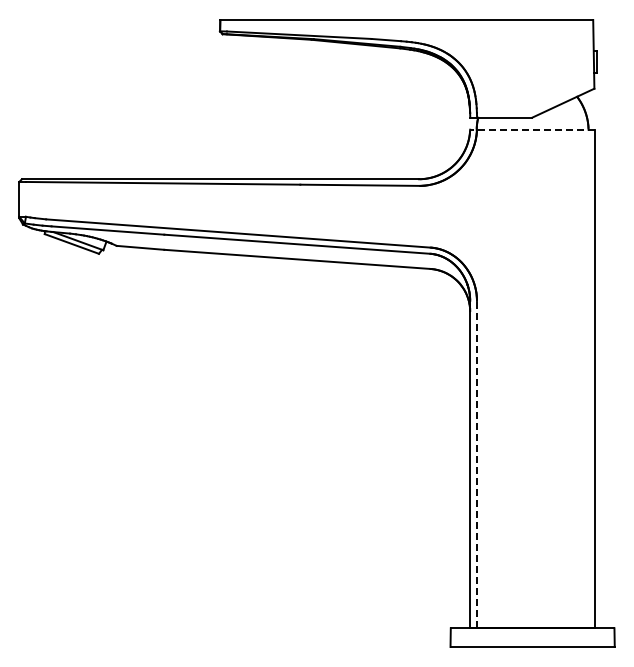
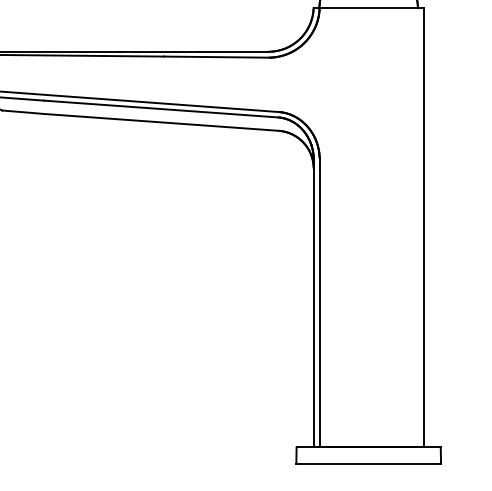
line: (532, 129) -> (368, 7), dashed -> solid
line: (476, 464) -> (319, 303), dashed -> solid

